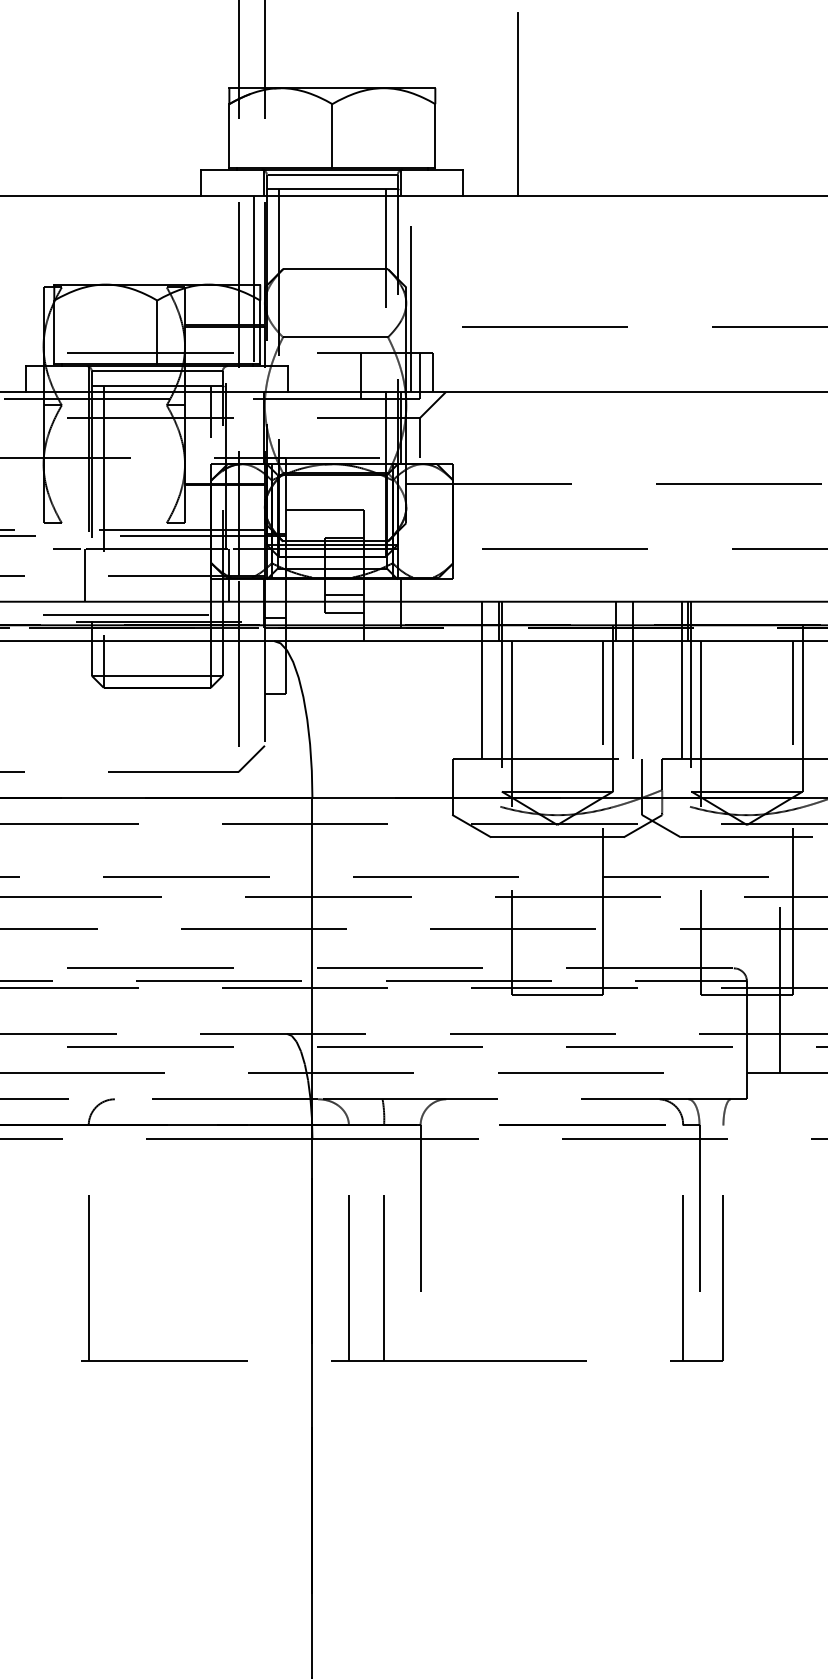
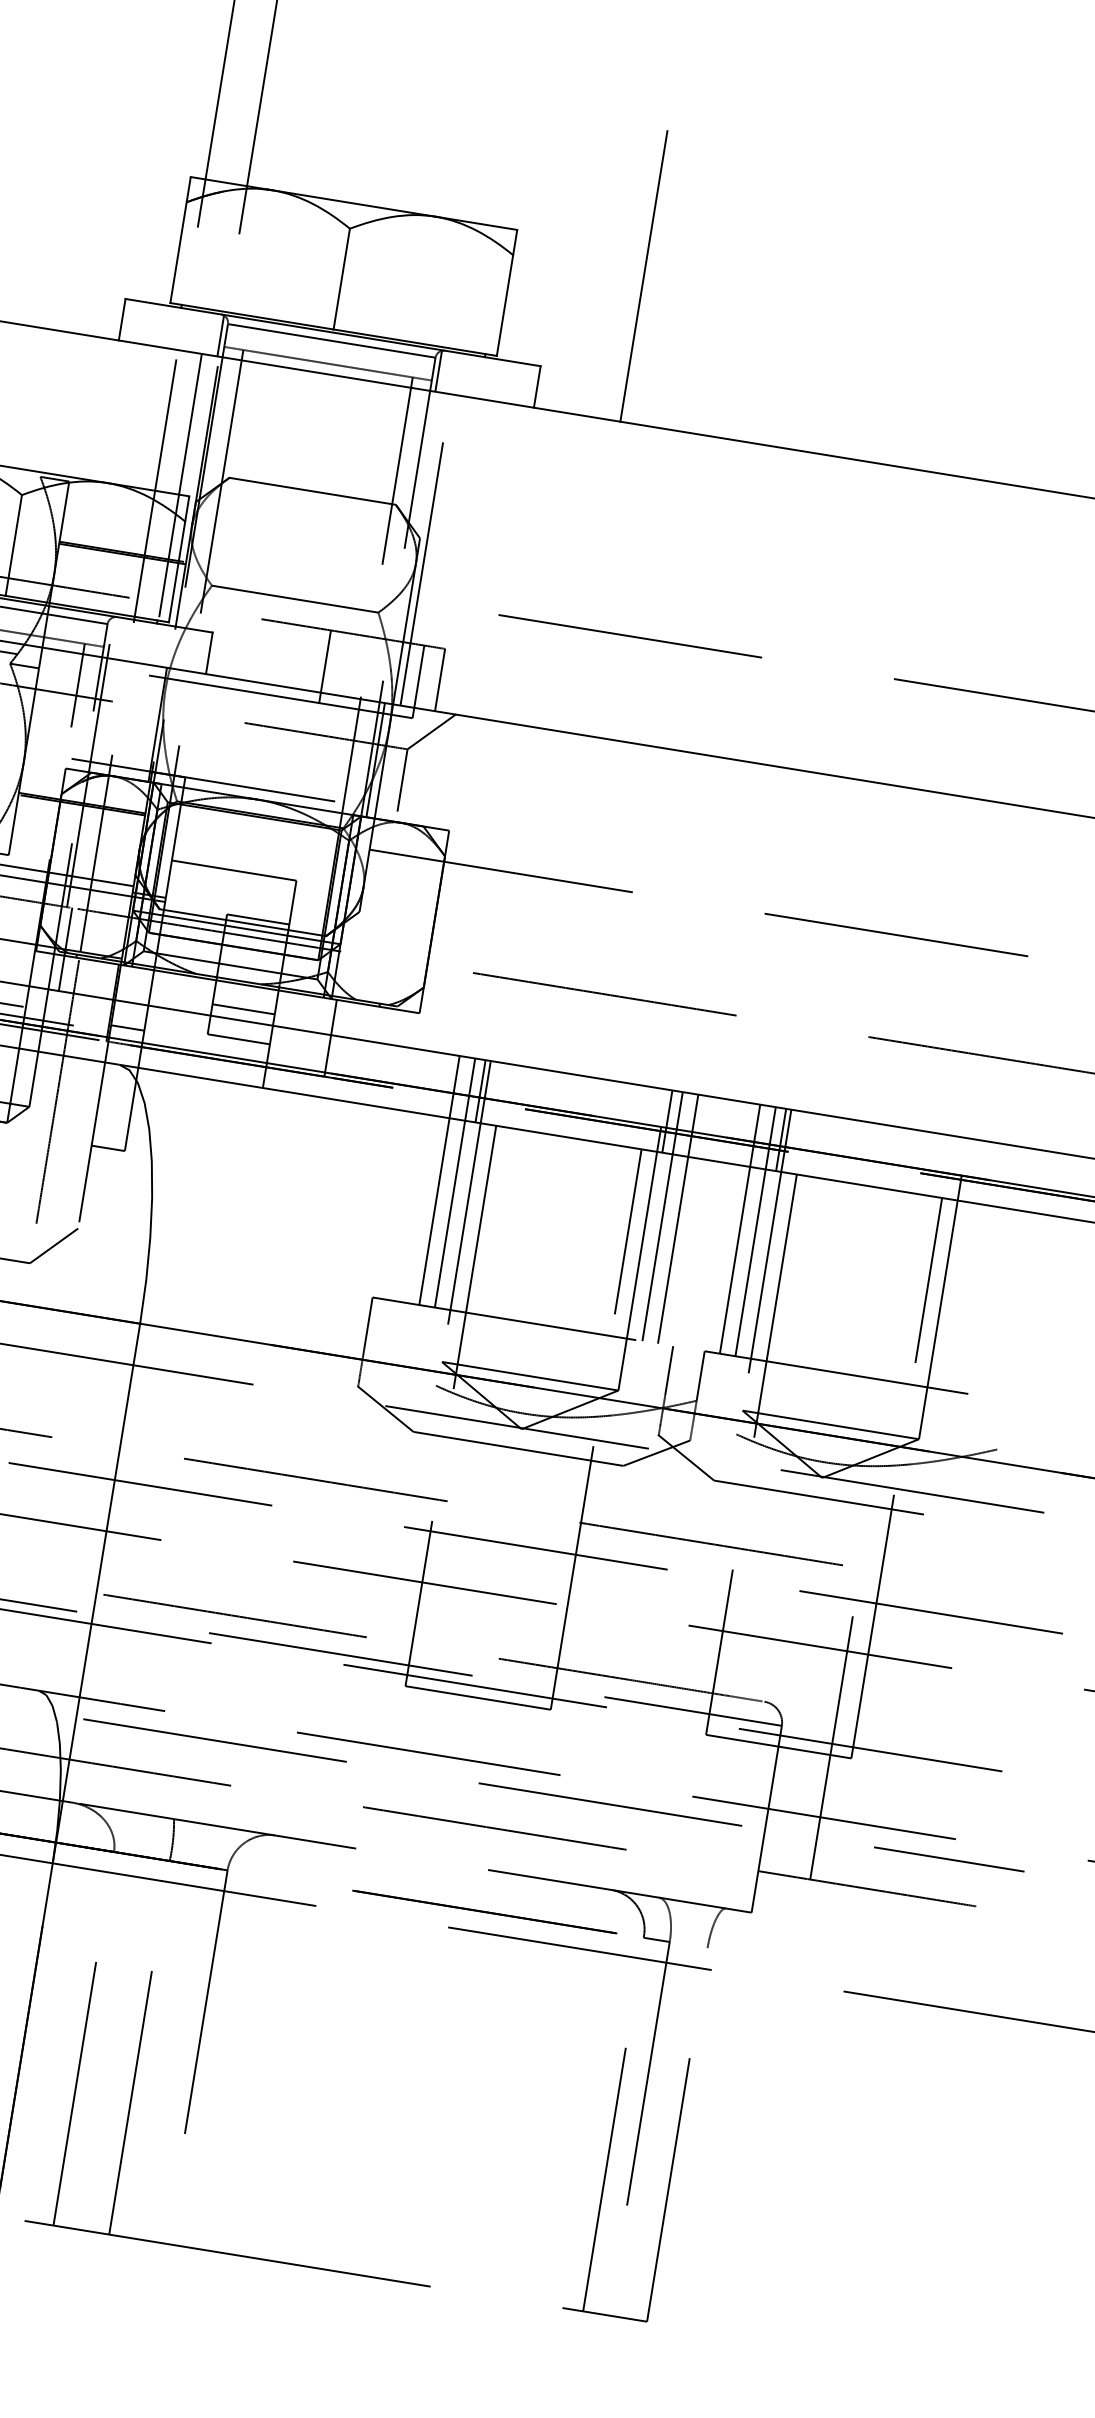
line: (491, 679) -> (454, 1181), added
line: (622, 679) -> (662, 1215), added
line: (671, 679) -> (739, 1227), added

